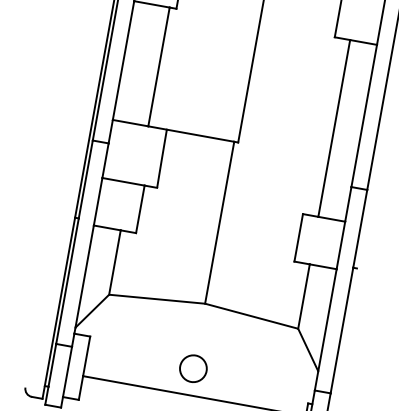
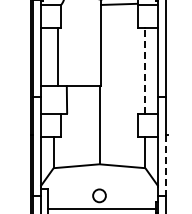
line: (334, 129) -> (145, 71), solid -> dashed
line: (342, 331) -> (166, 165), solid -> dashed

